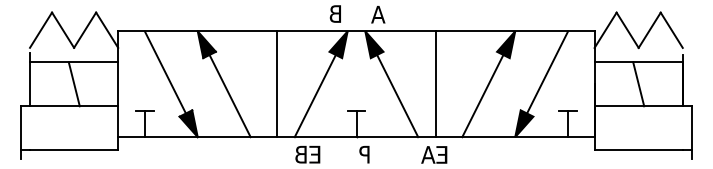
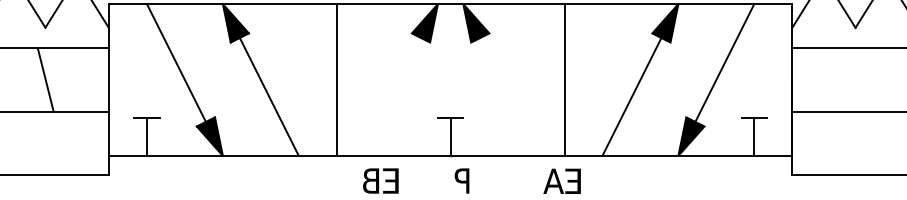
line: (638, 84) -> (855, 80), removed
line: (314, 96) -> (390, 97), removed
line: (397, 96) -> (509, 97), removed

